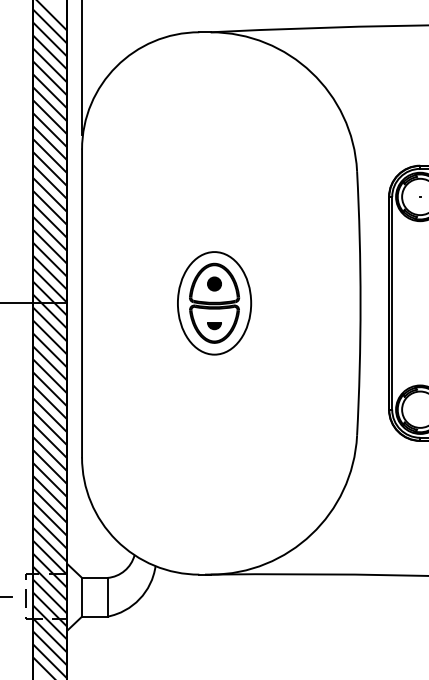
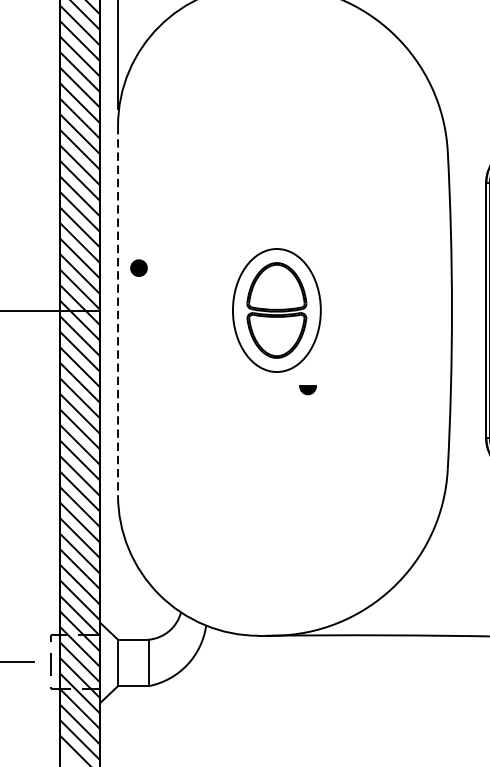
part: (214, 283) -> (138, 267), moved
line: (82, 303) -> (118, 310), solid -> dashed
part: (214, 326) -> (308, 391), moved

